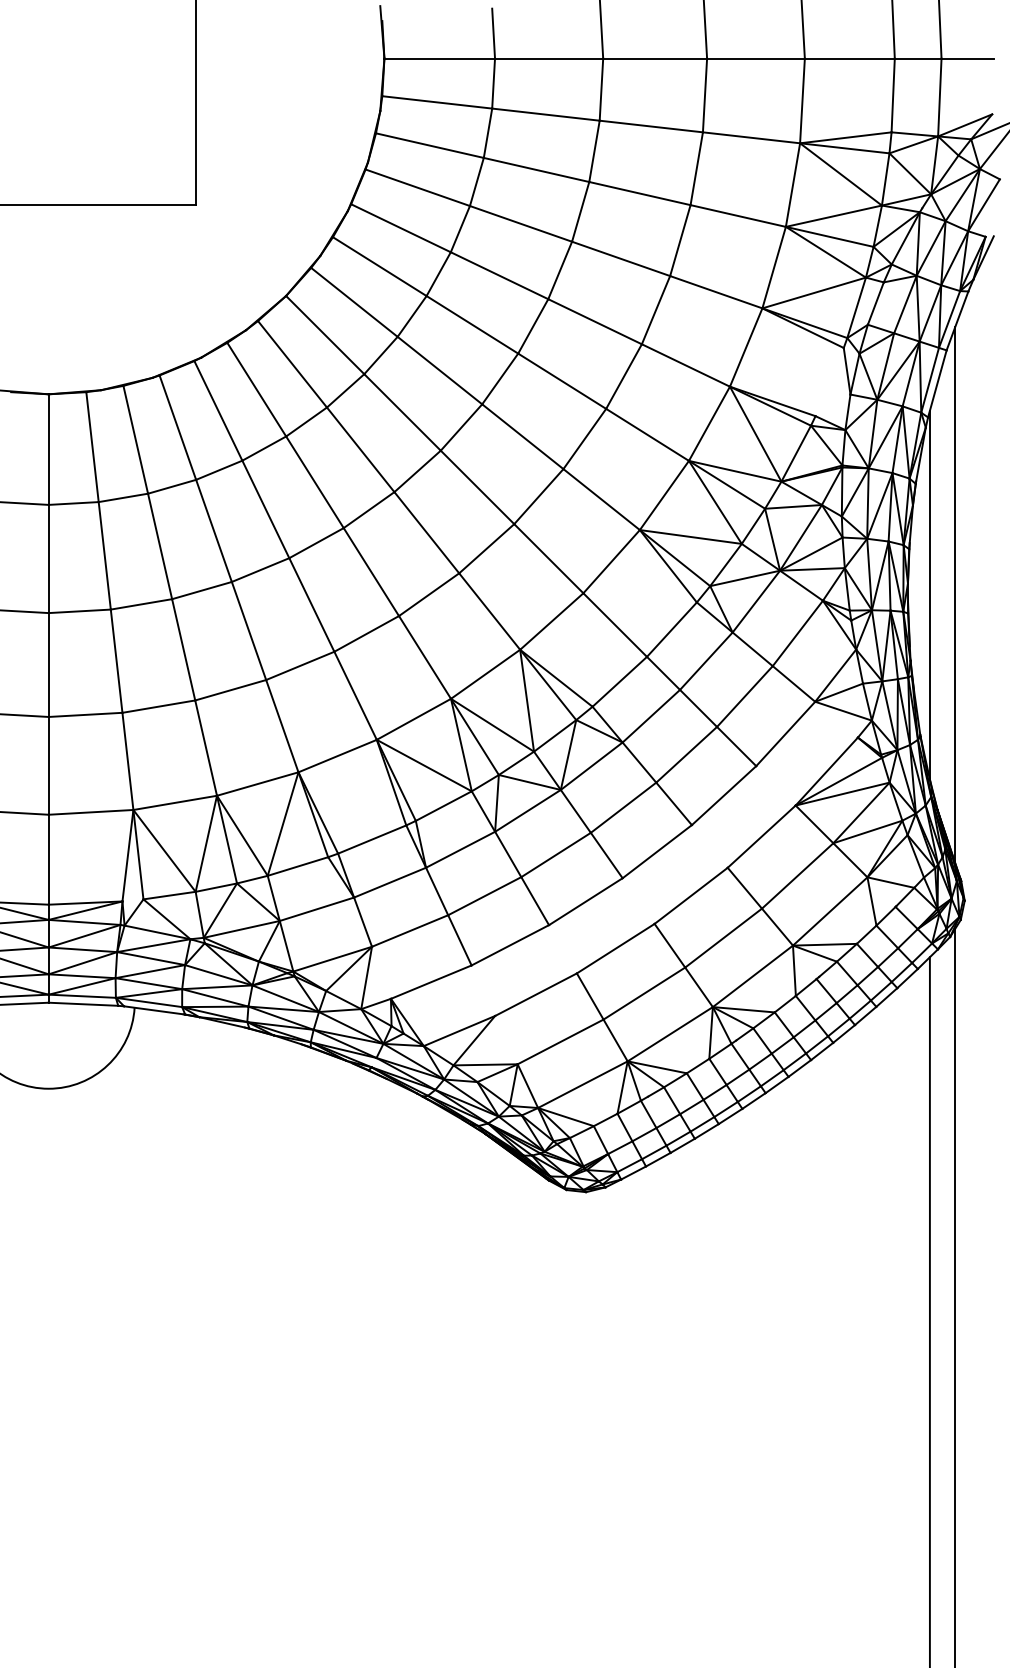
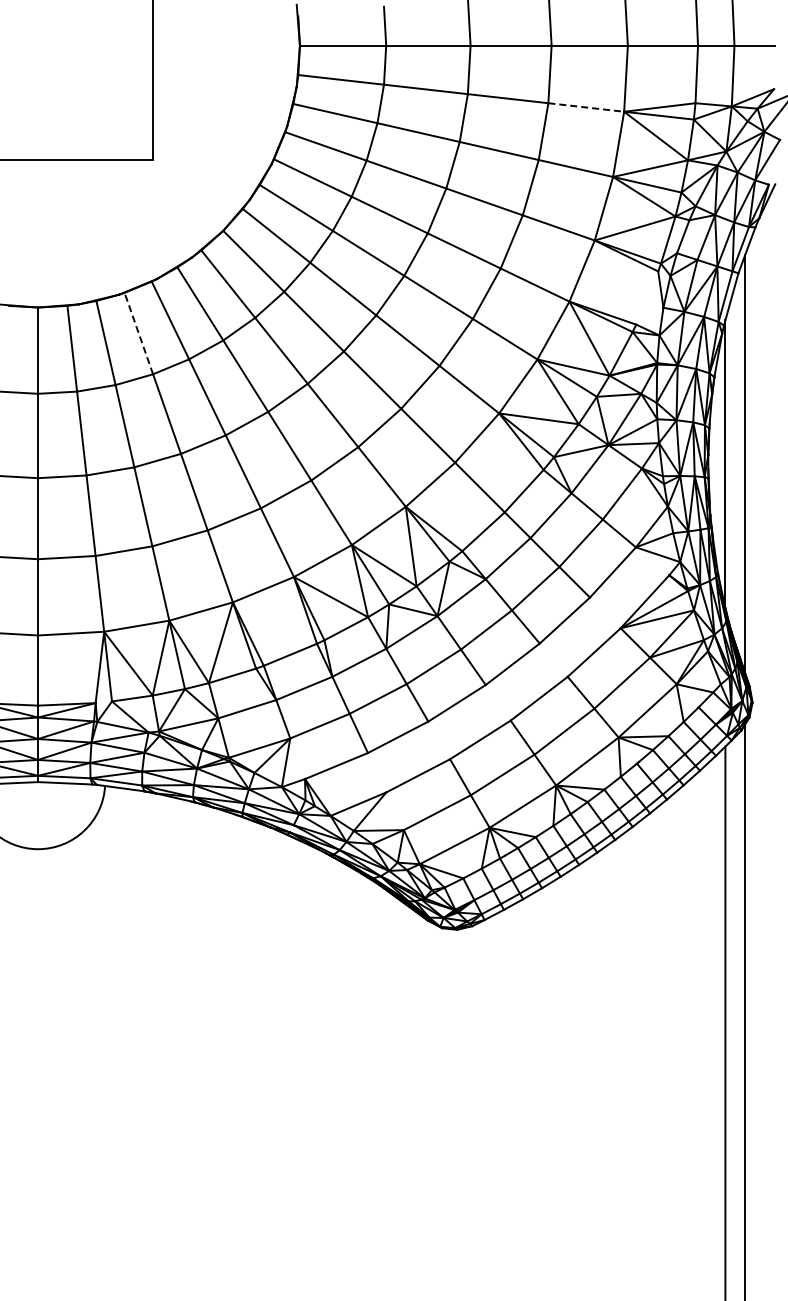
line: (751, 137) -> (586, 107), solid -> dashed
line: (177, 427) -> (138, 333), solid -> dashed

